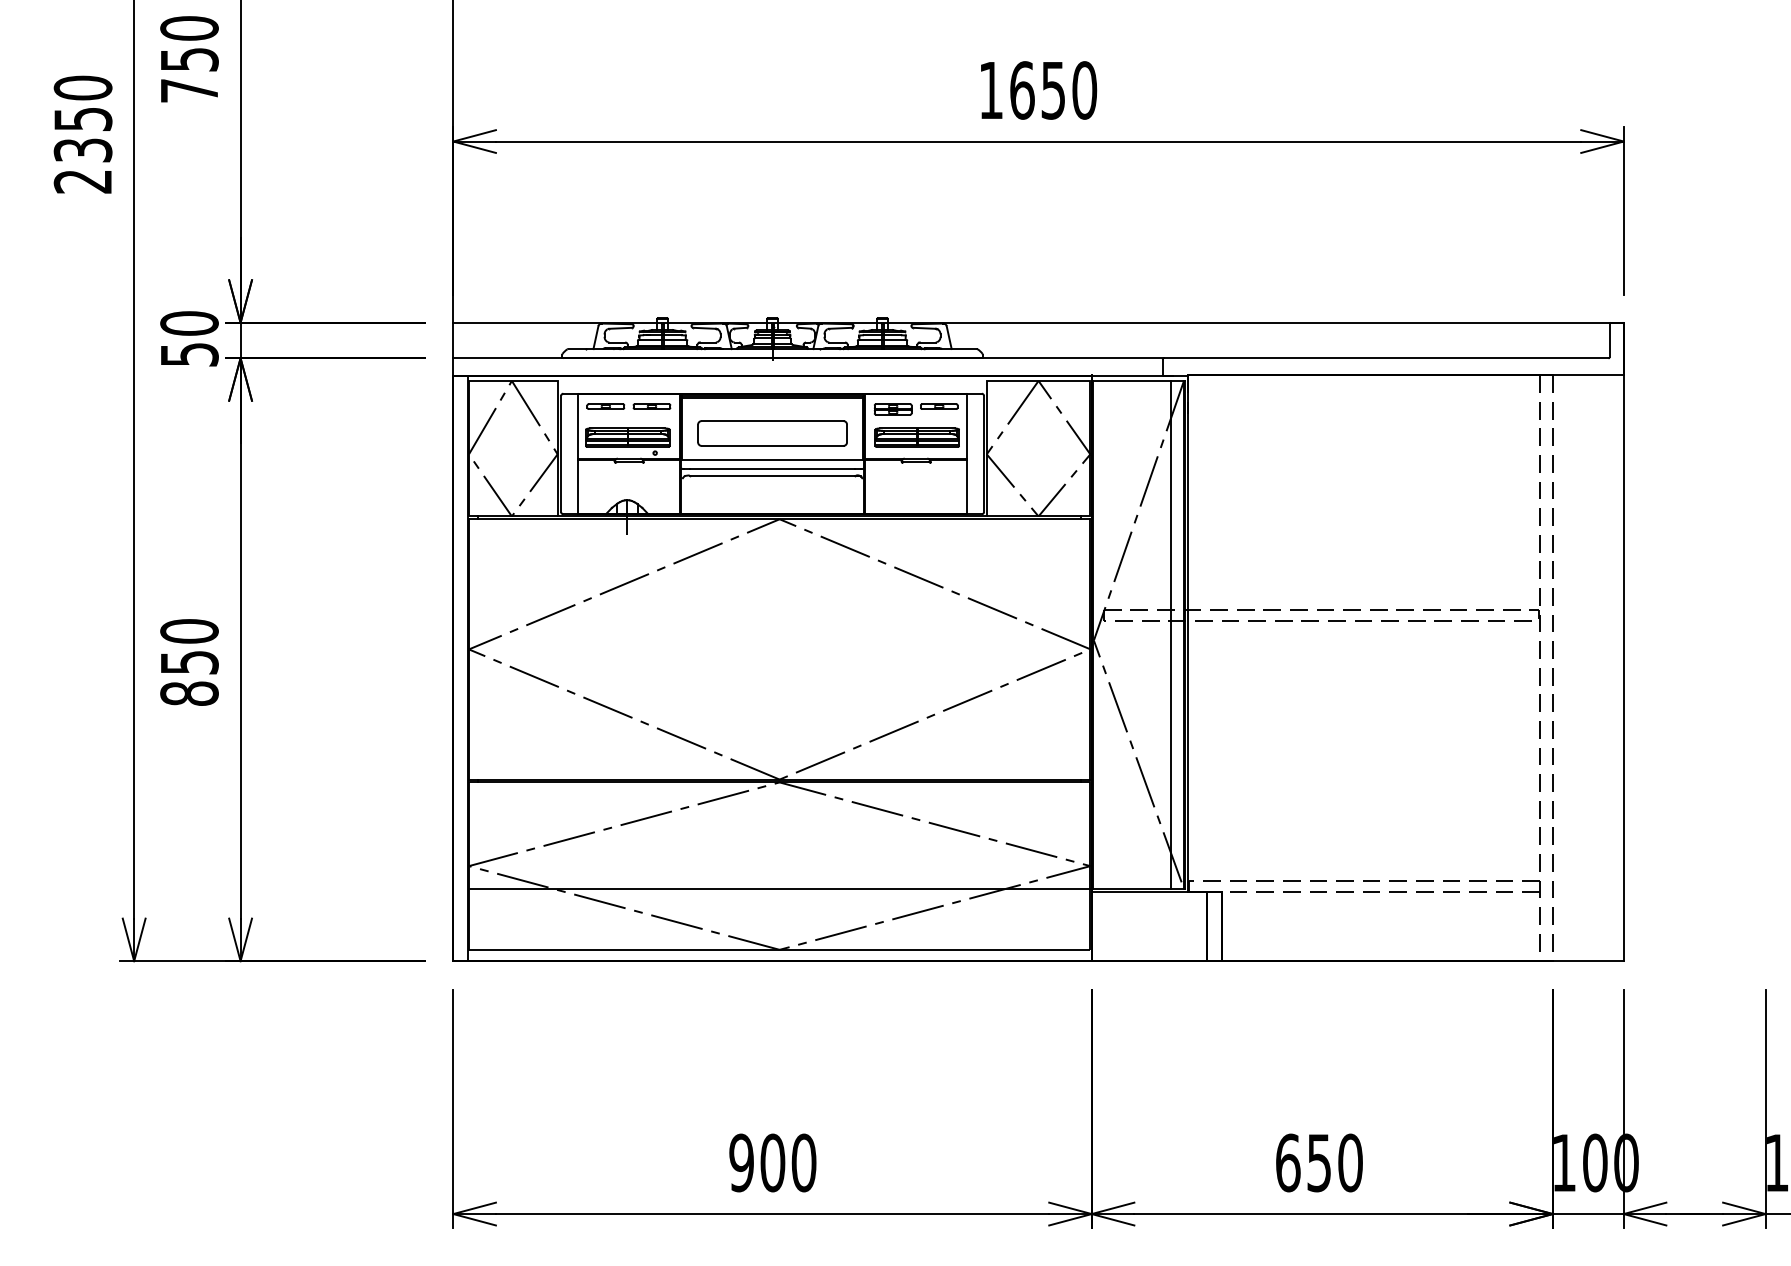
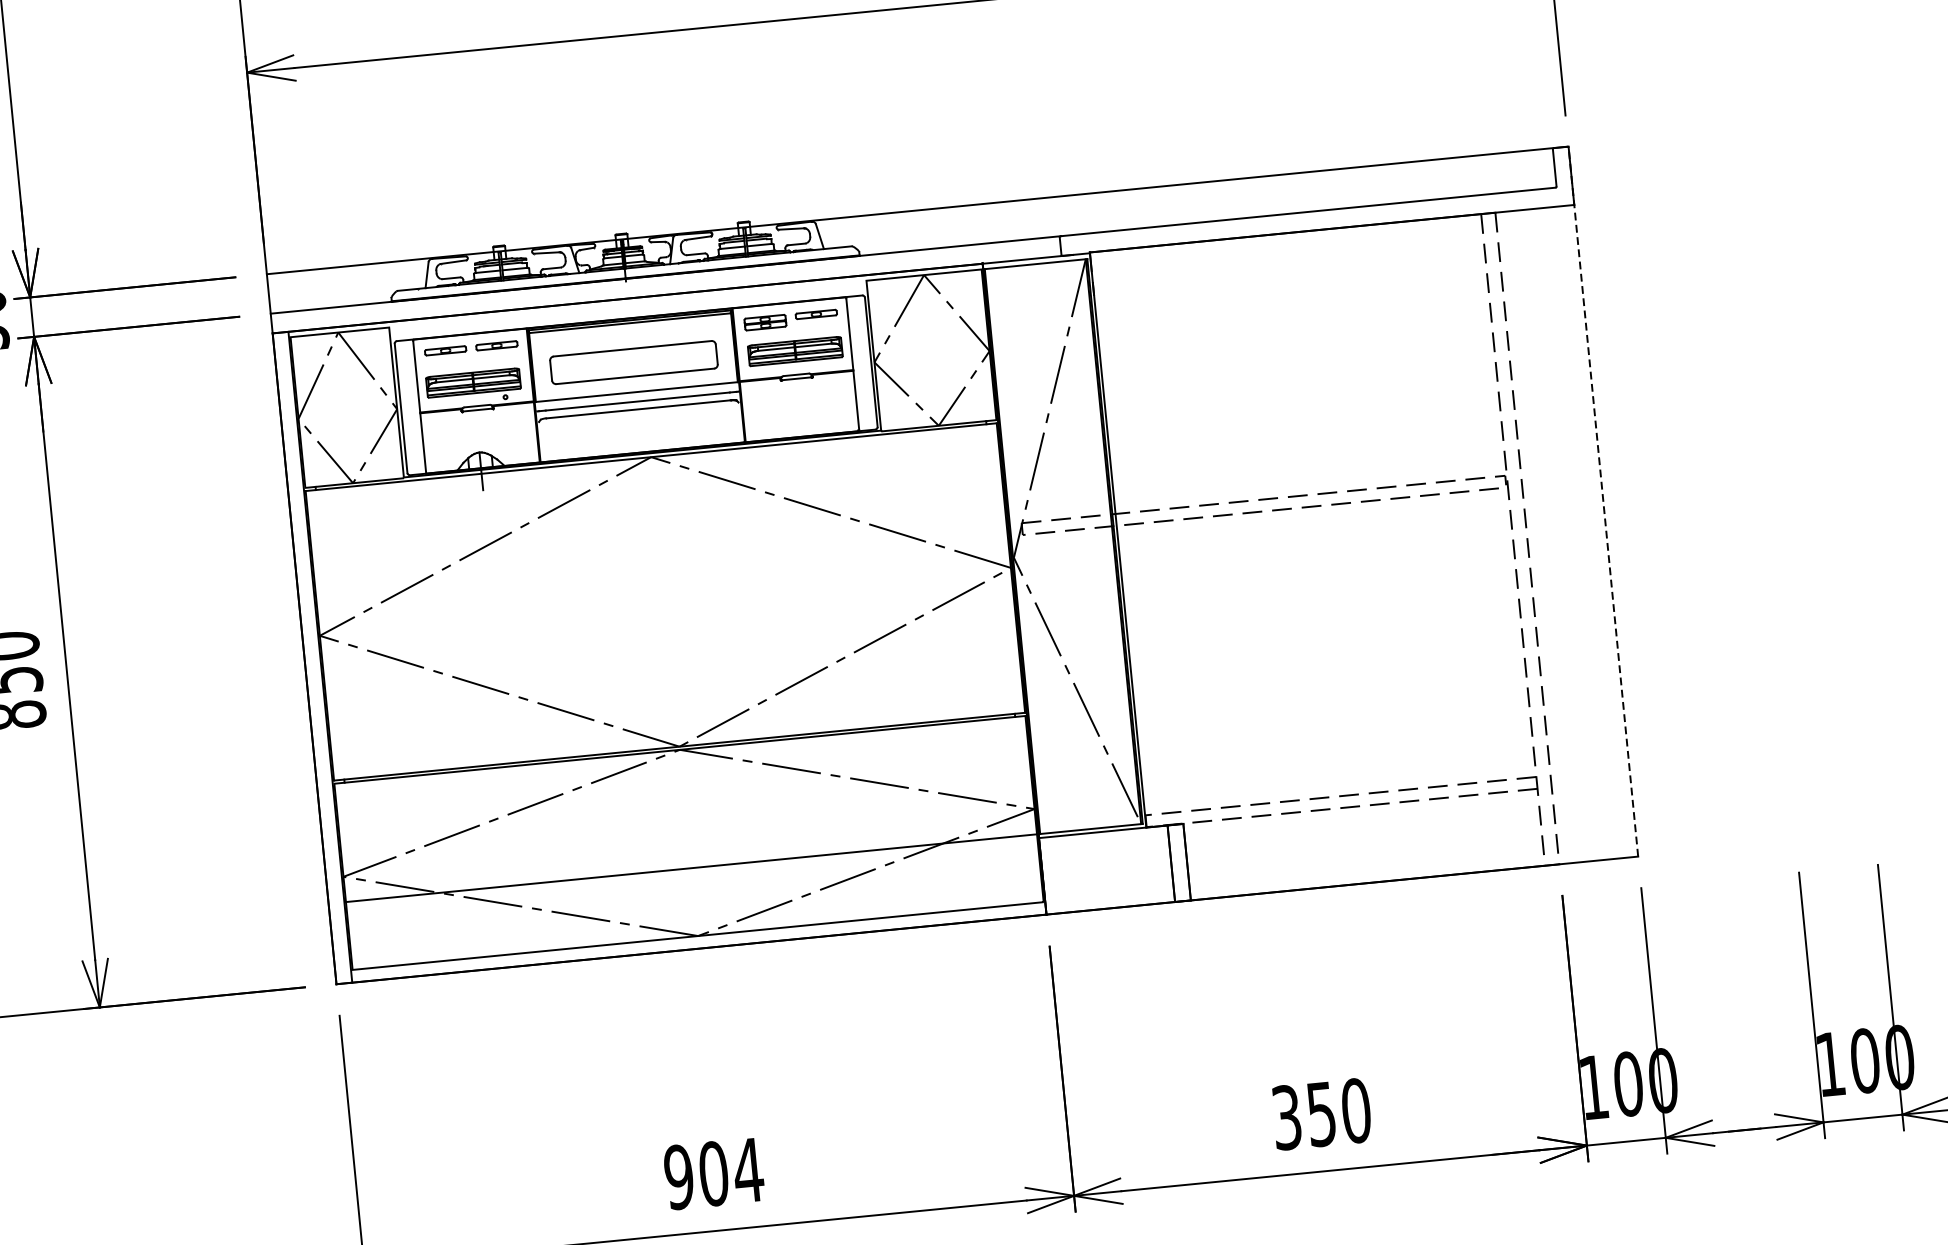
line: (1171, 634) -> (1099, 542), removed
line: (1623, 641) -> (1603, 501), solid -> dashed
text: (803, 1162) -> (747, 1169), 900 -> 904
text: (1288, 1162) -> (1287, 1117), 650 -> 350

